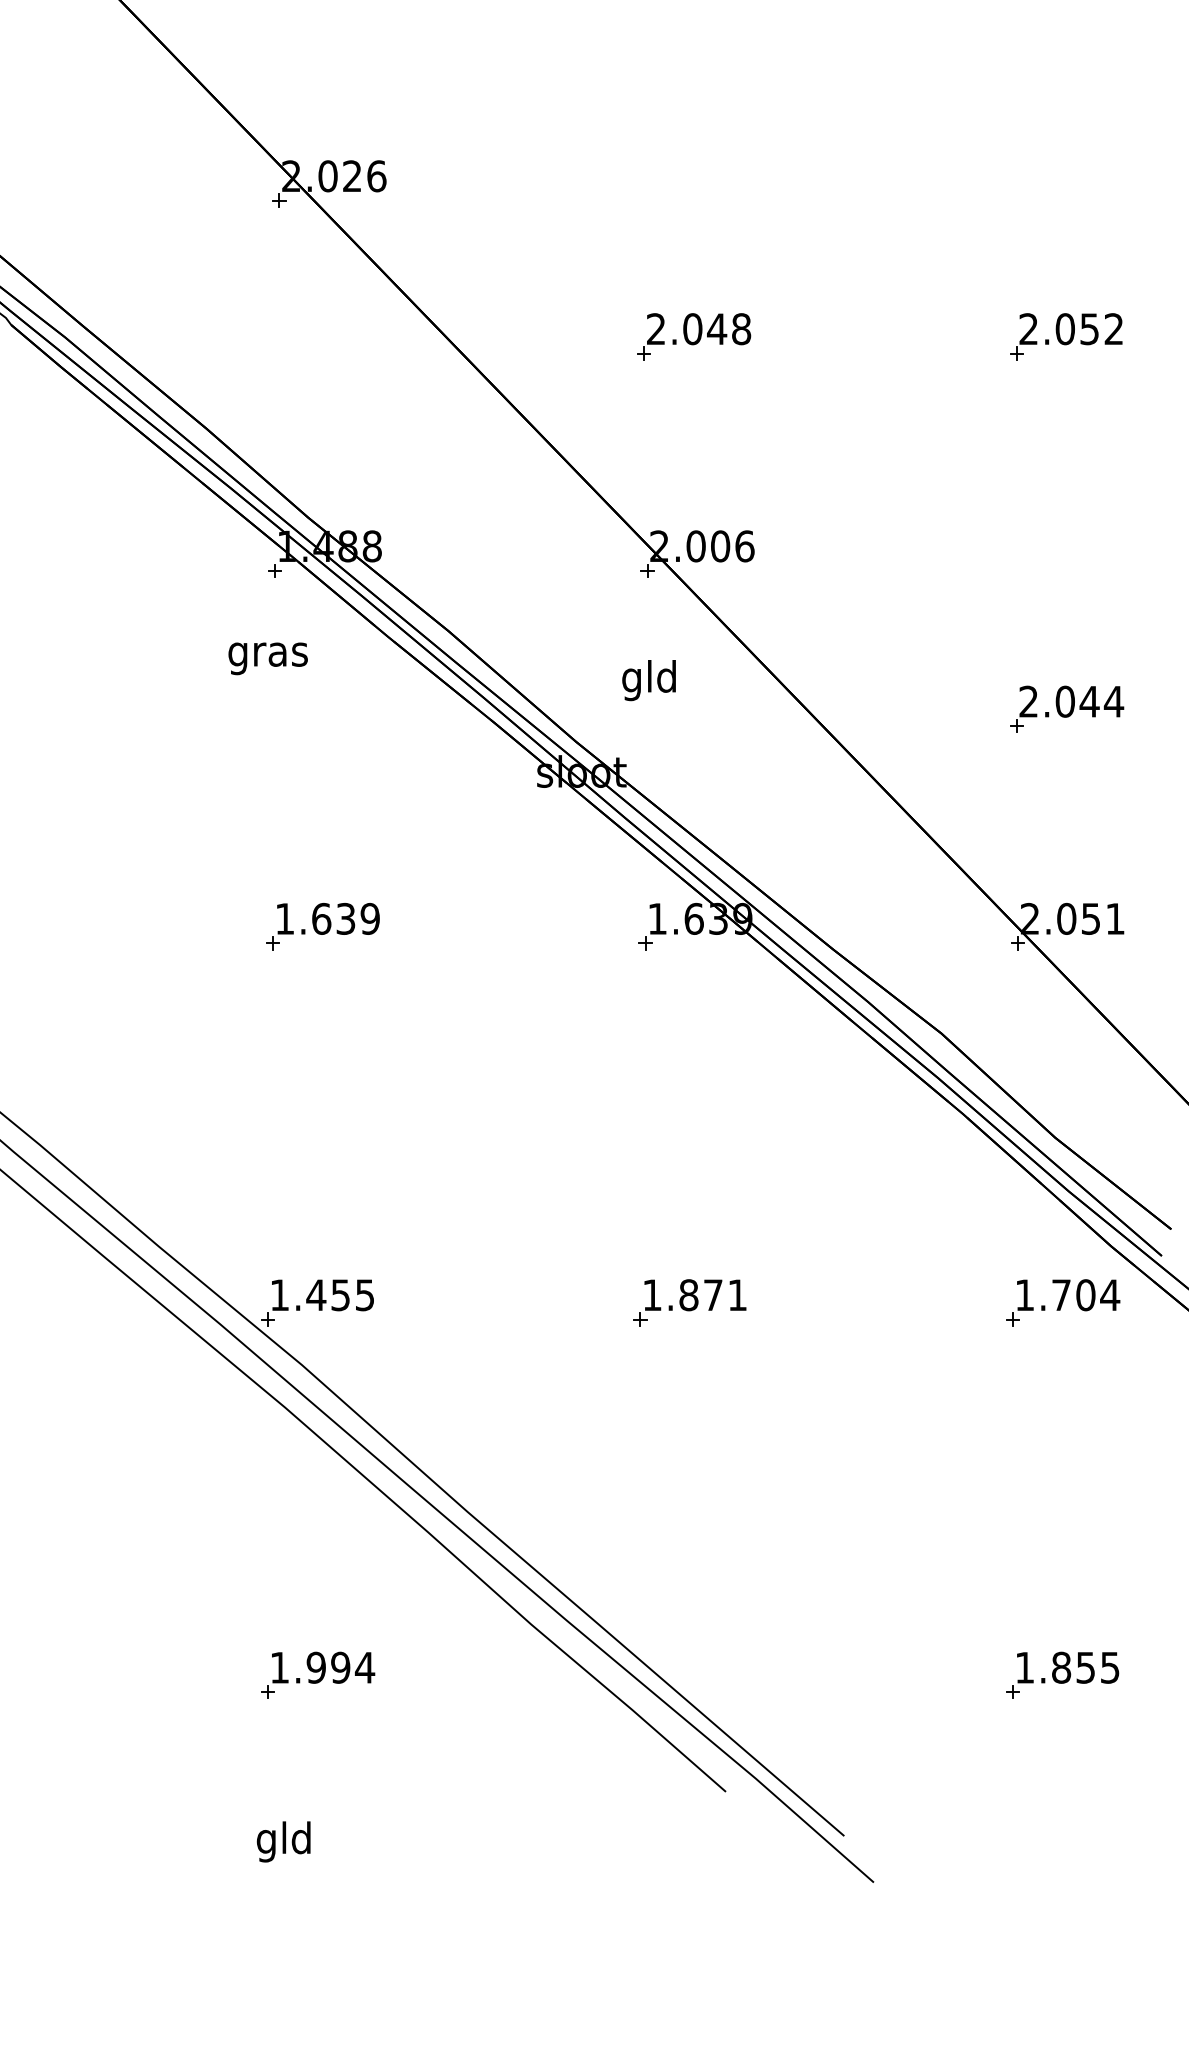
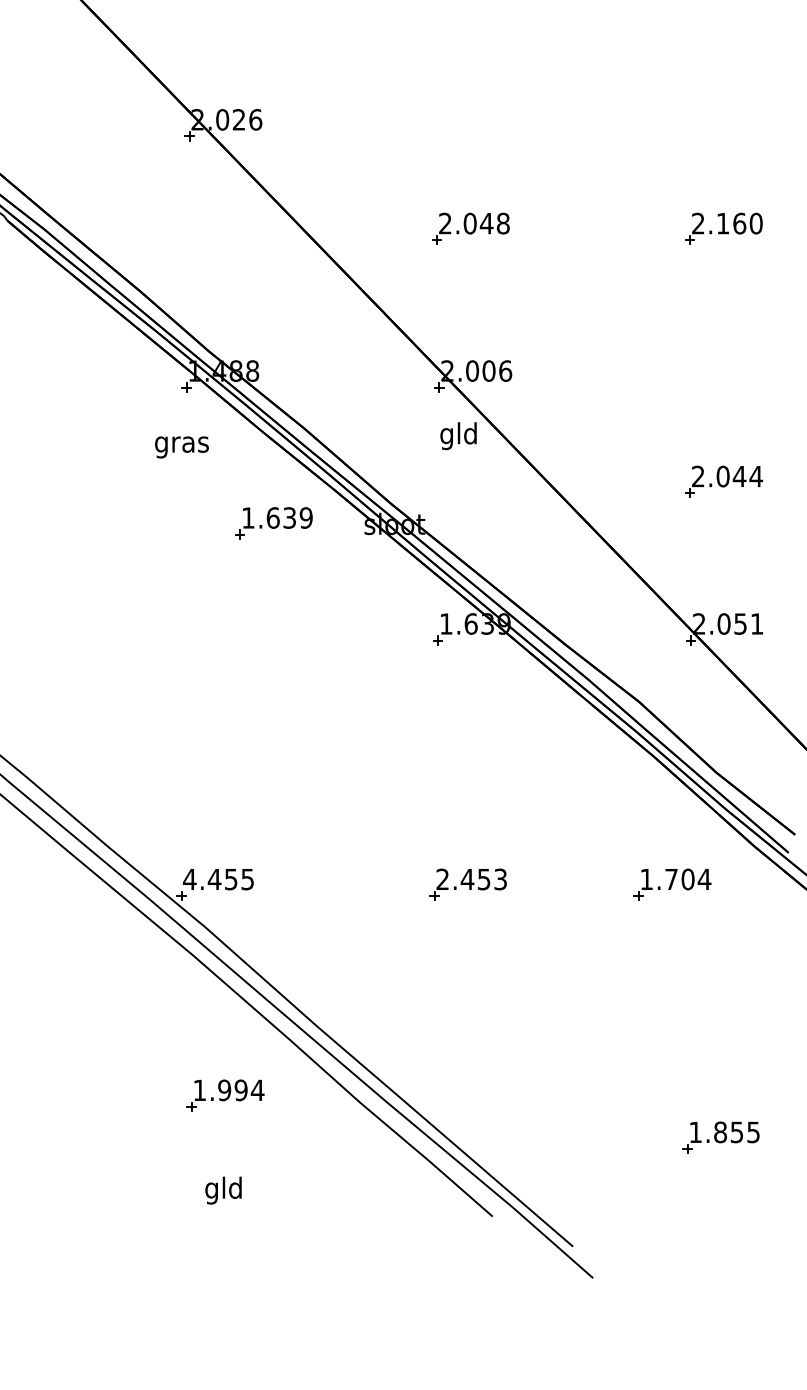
text: (1089, 328) -> (739, 223), 2.052 -> 2.160
text: (649, 681) -> (458, 436), moved
part: (321, 927) -> (273, 523), moved
text: (279, 1295) -> (189, 879), 1.455 -> 4.455
text: (694, 1295) -> (471, 879), 1.871 -> 2.453
part: (1062, 1302) -> (672, 884), moved
part: (317, 1675) -> (225, 1095), moved
text: (283, 1841) -> (223, 1190), moved

